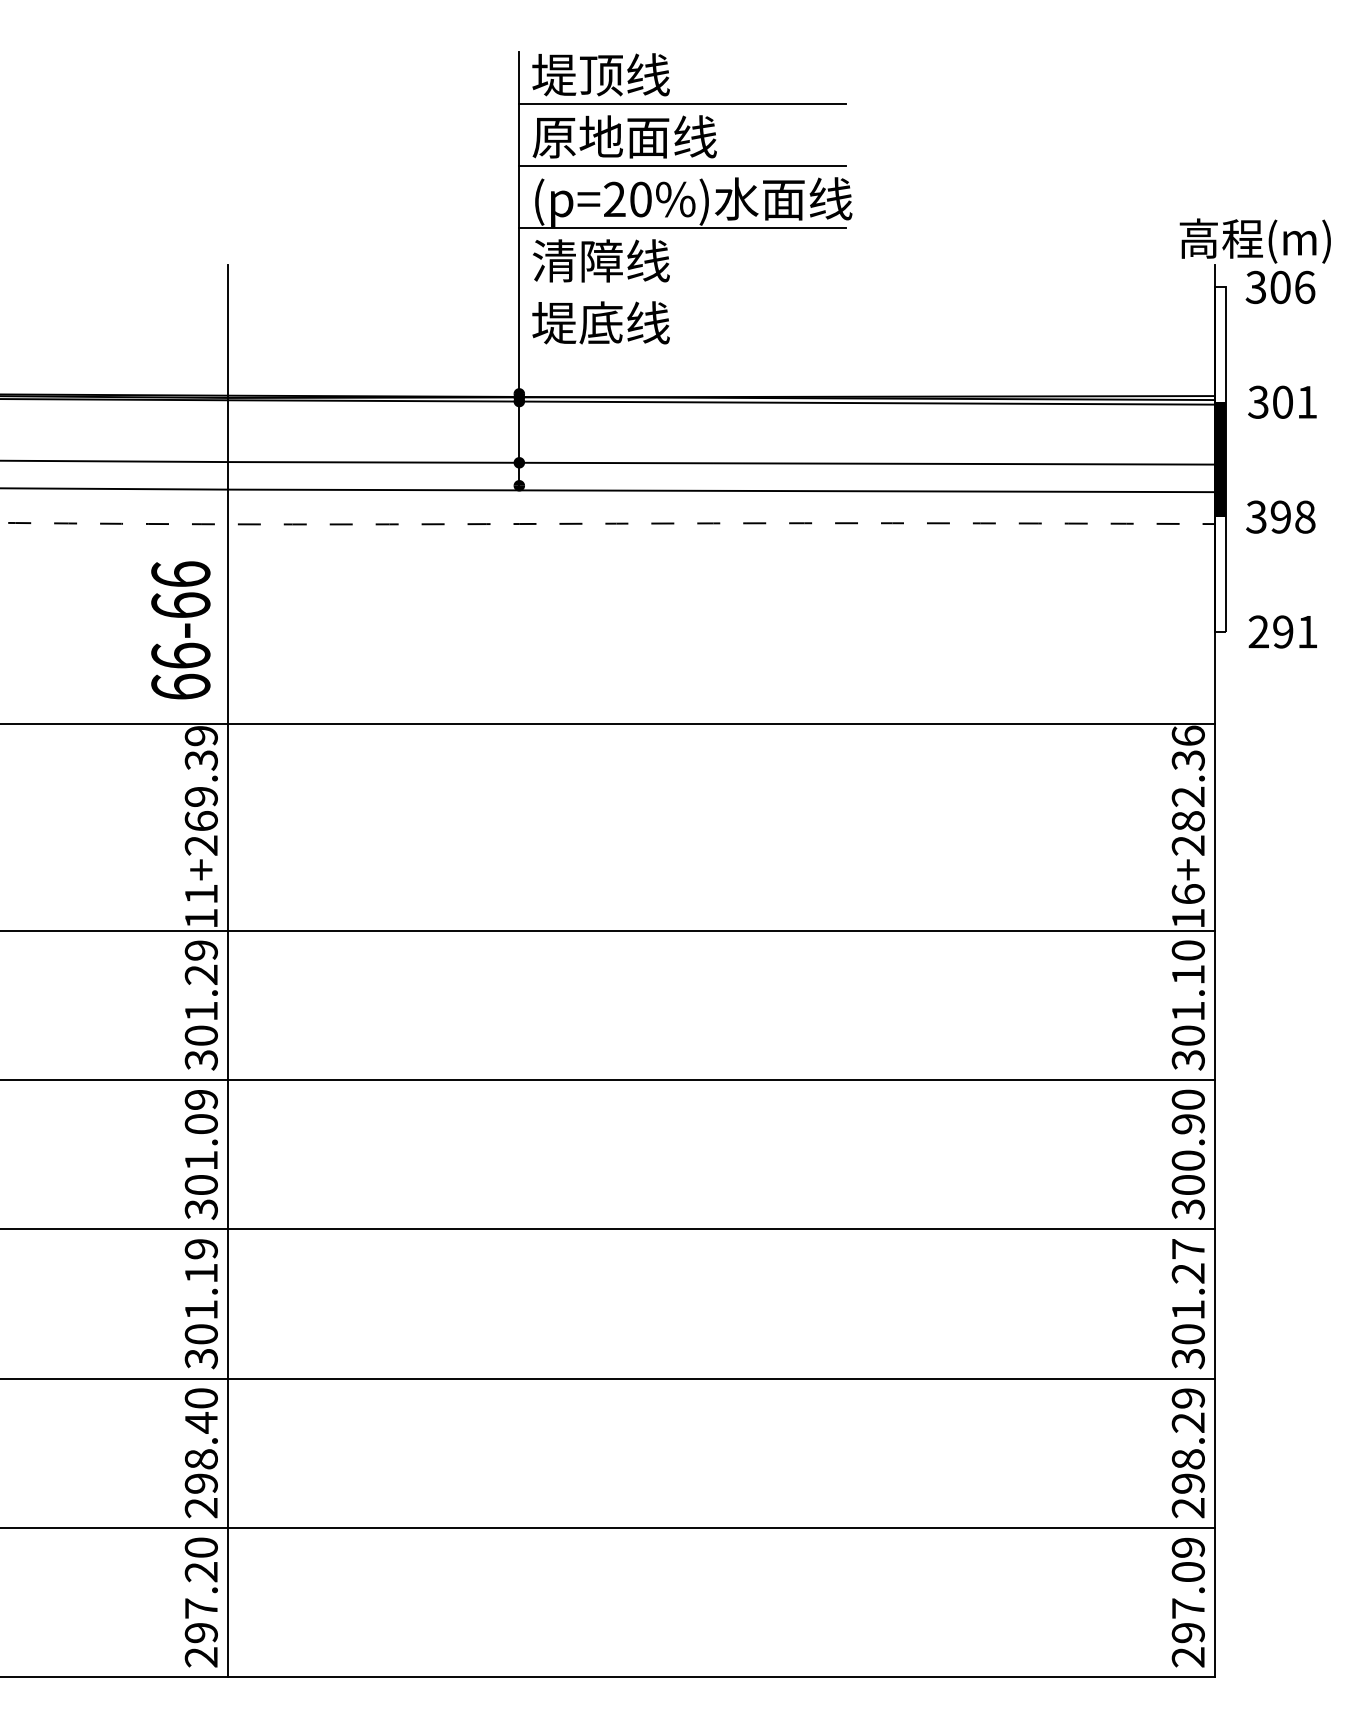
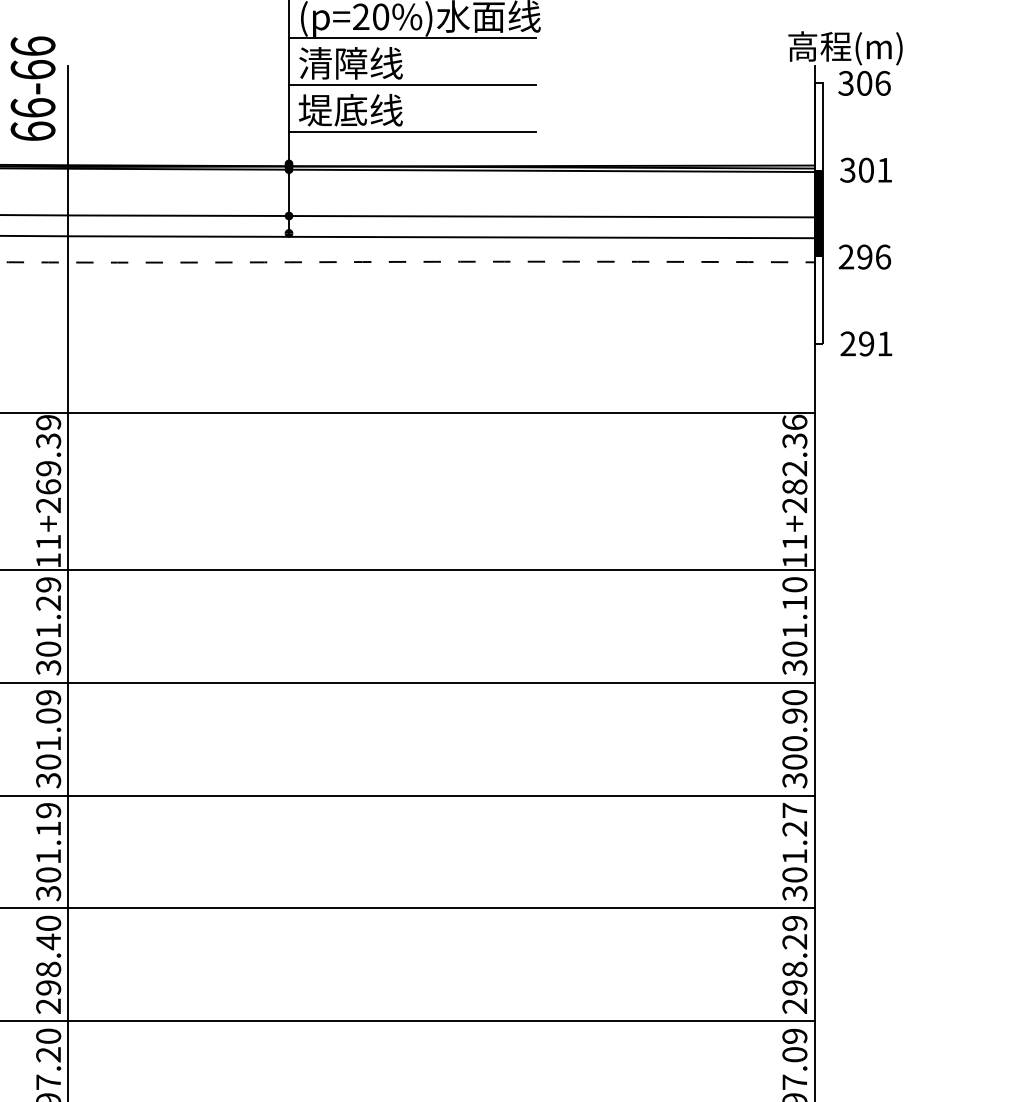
line: (682, 289) -> (412, 84), added
line: (682, 351) -> (412, 131), added
text: (1280, 516) -> (864, 256), 398 -> 296
text: (180, 630) -> (32, 88), moved
text: (1187, 893) -> (794, 541), 16+282.36 -> 11+282.36

